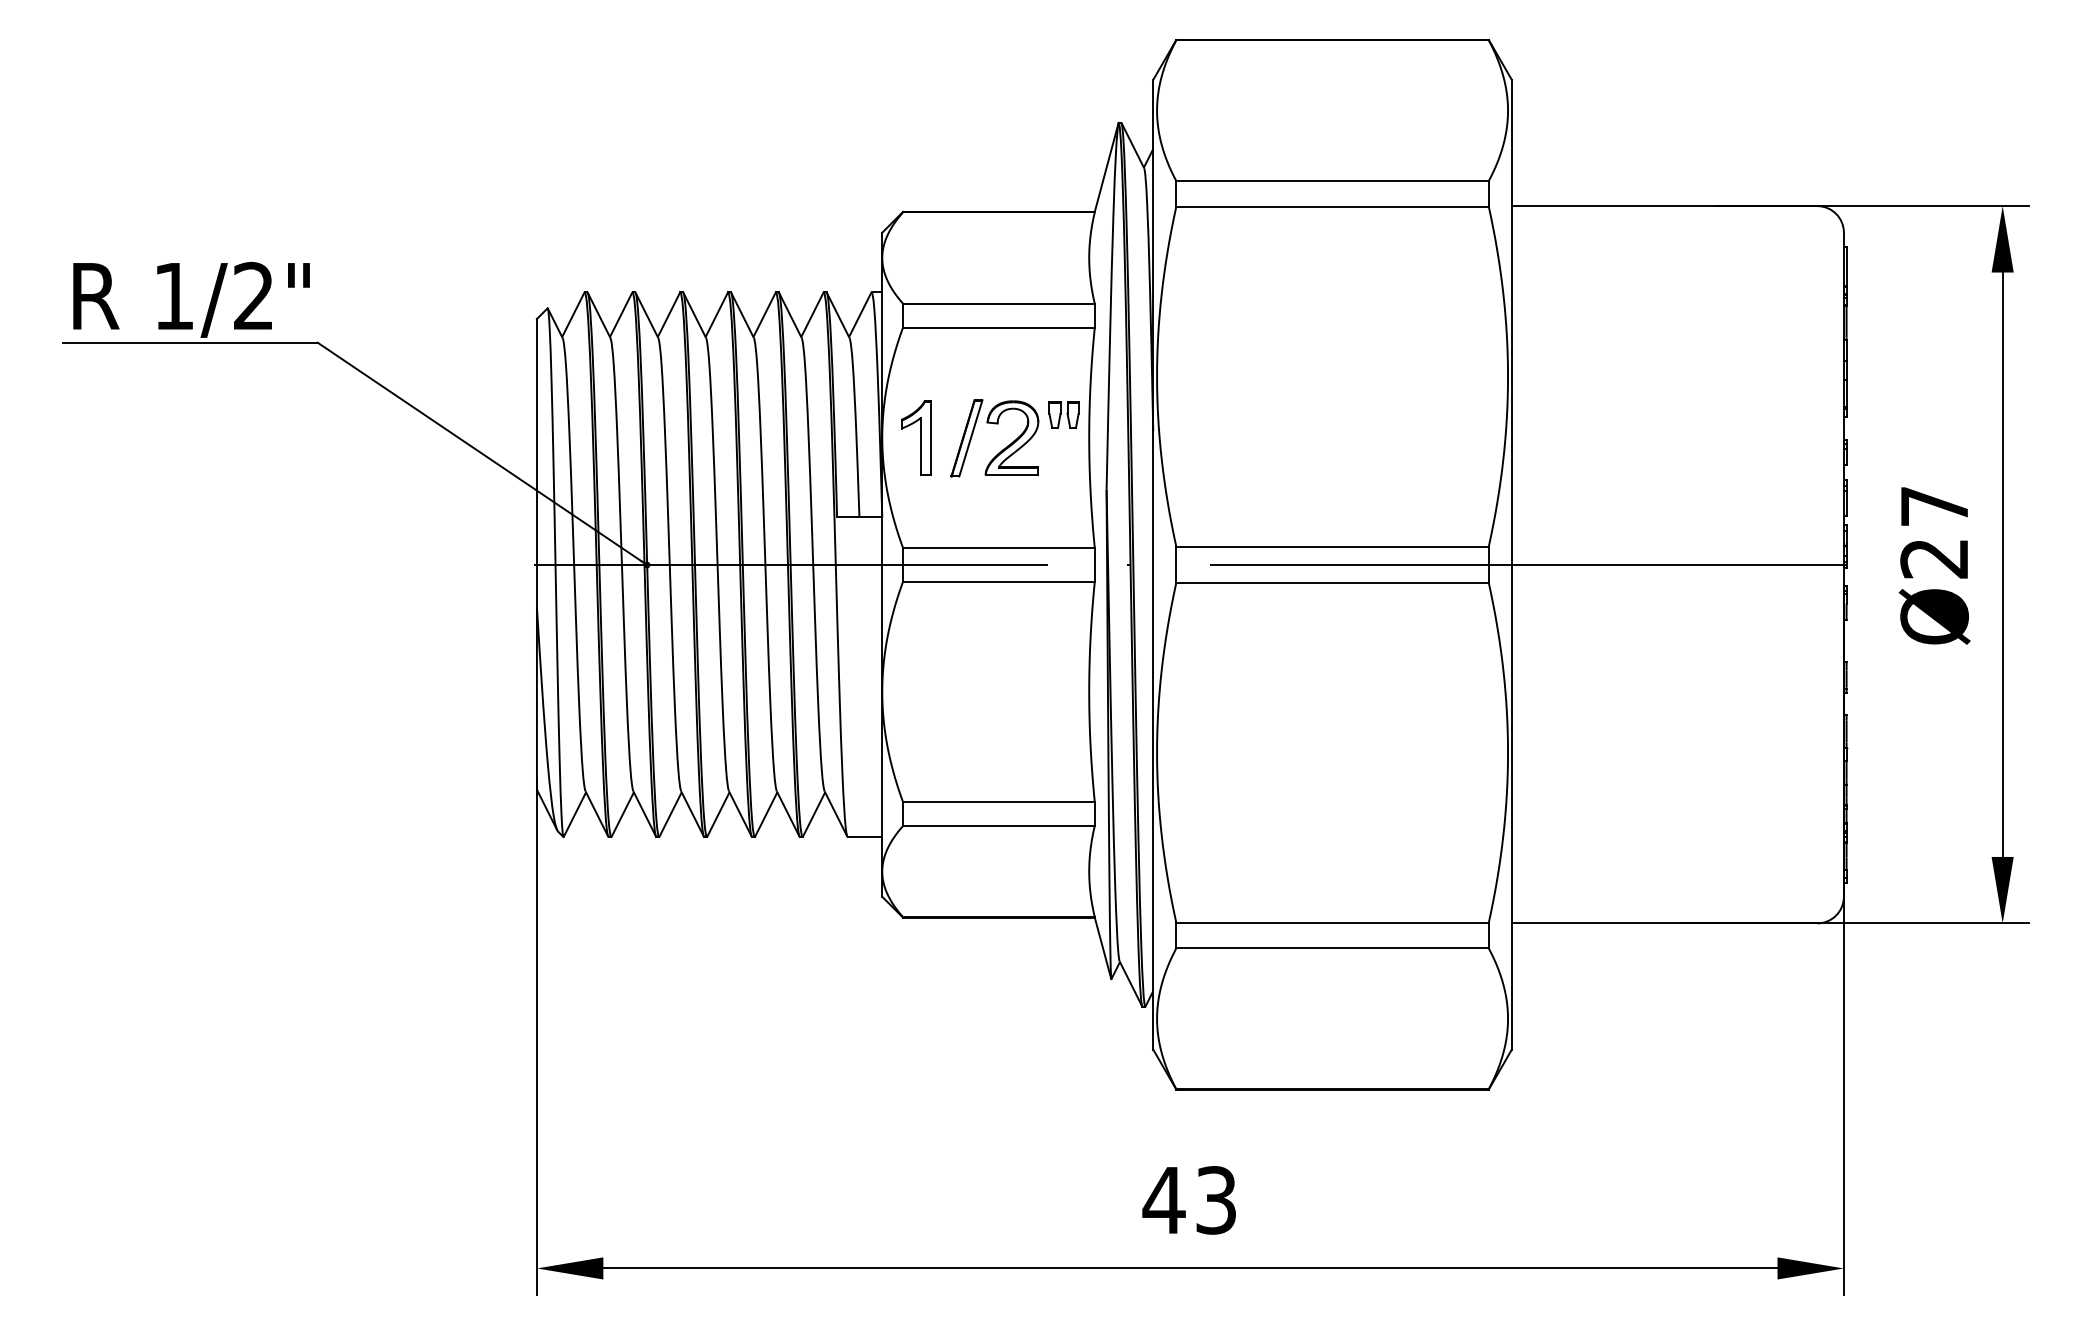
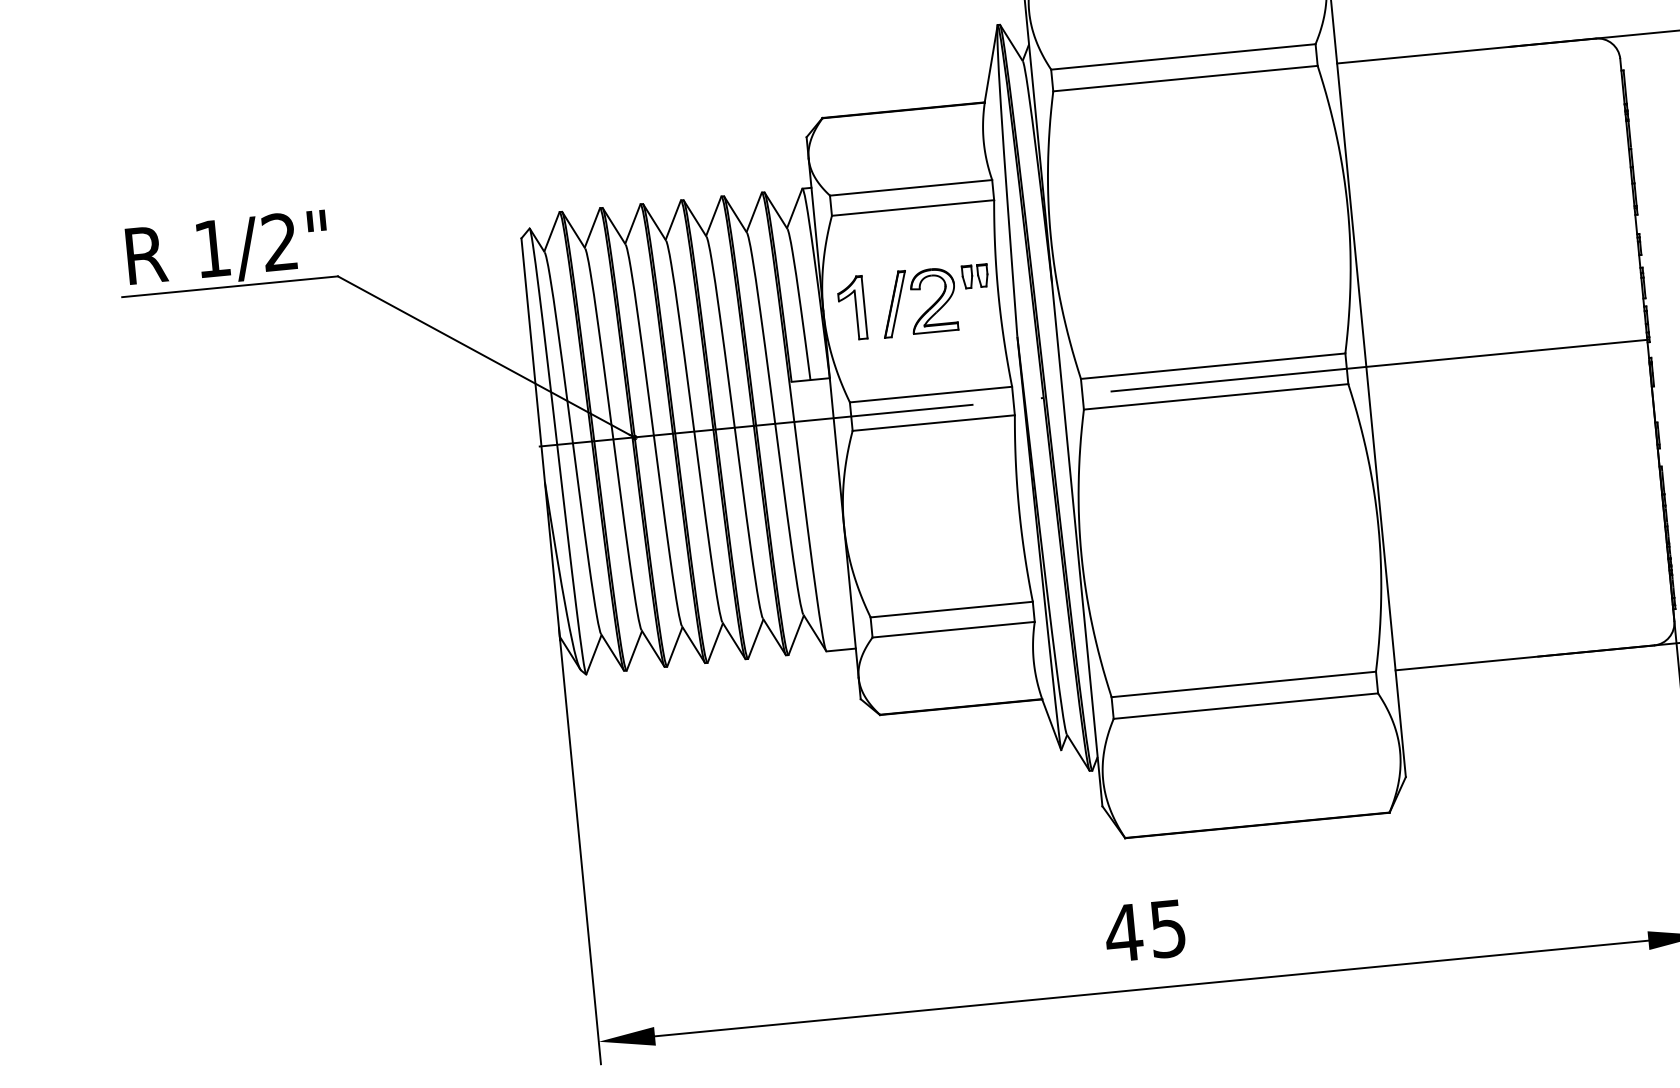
text: (1215, 1200) -> (1167, 928), 43 -> 45

